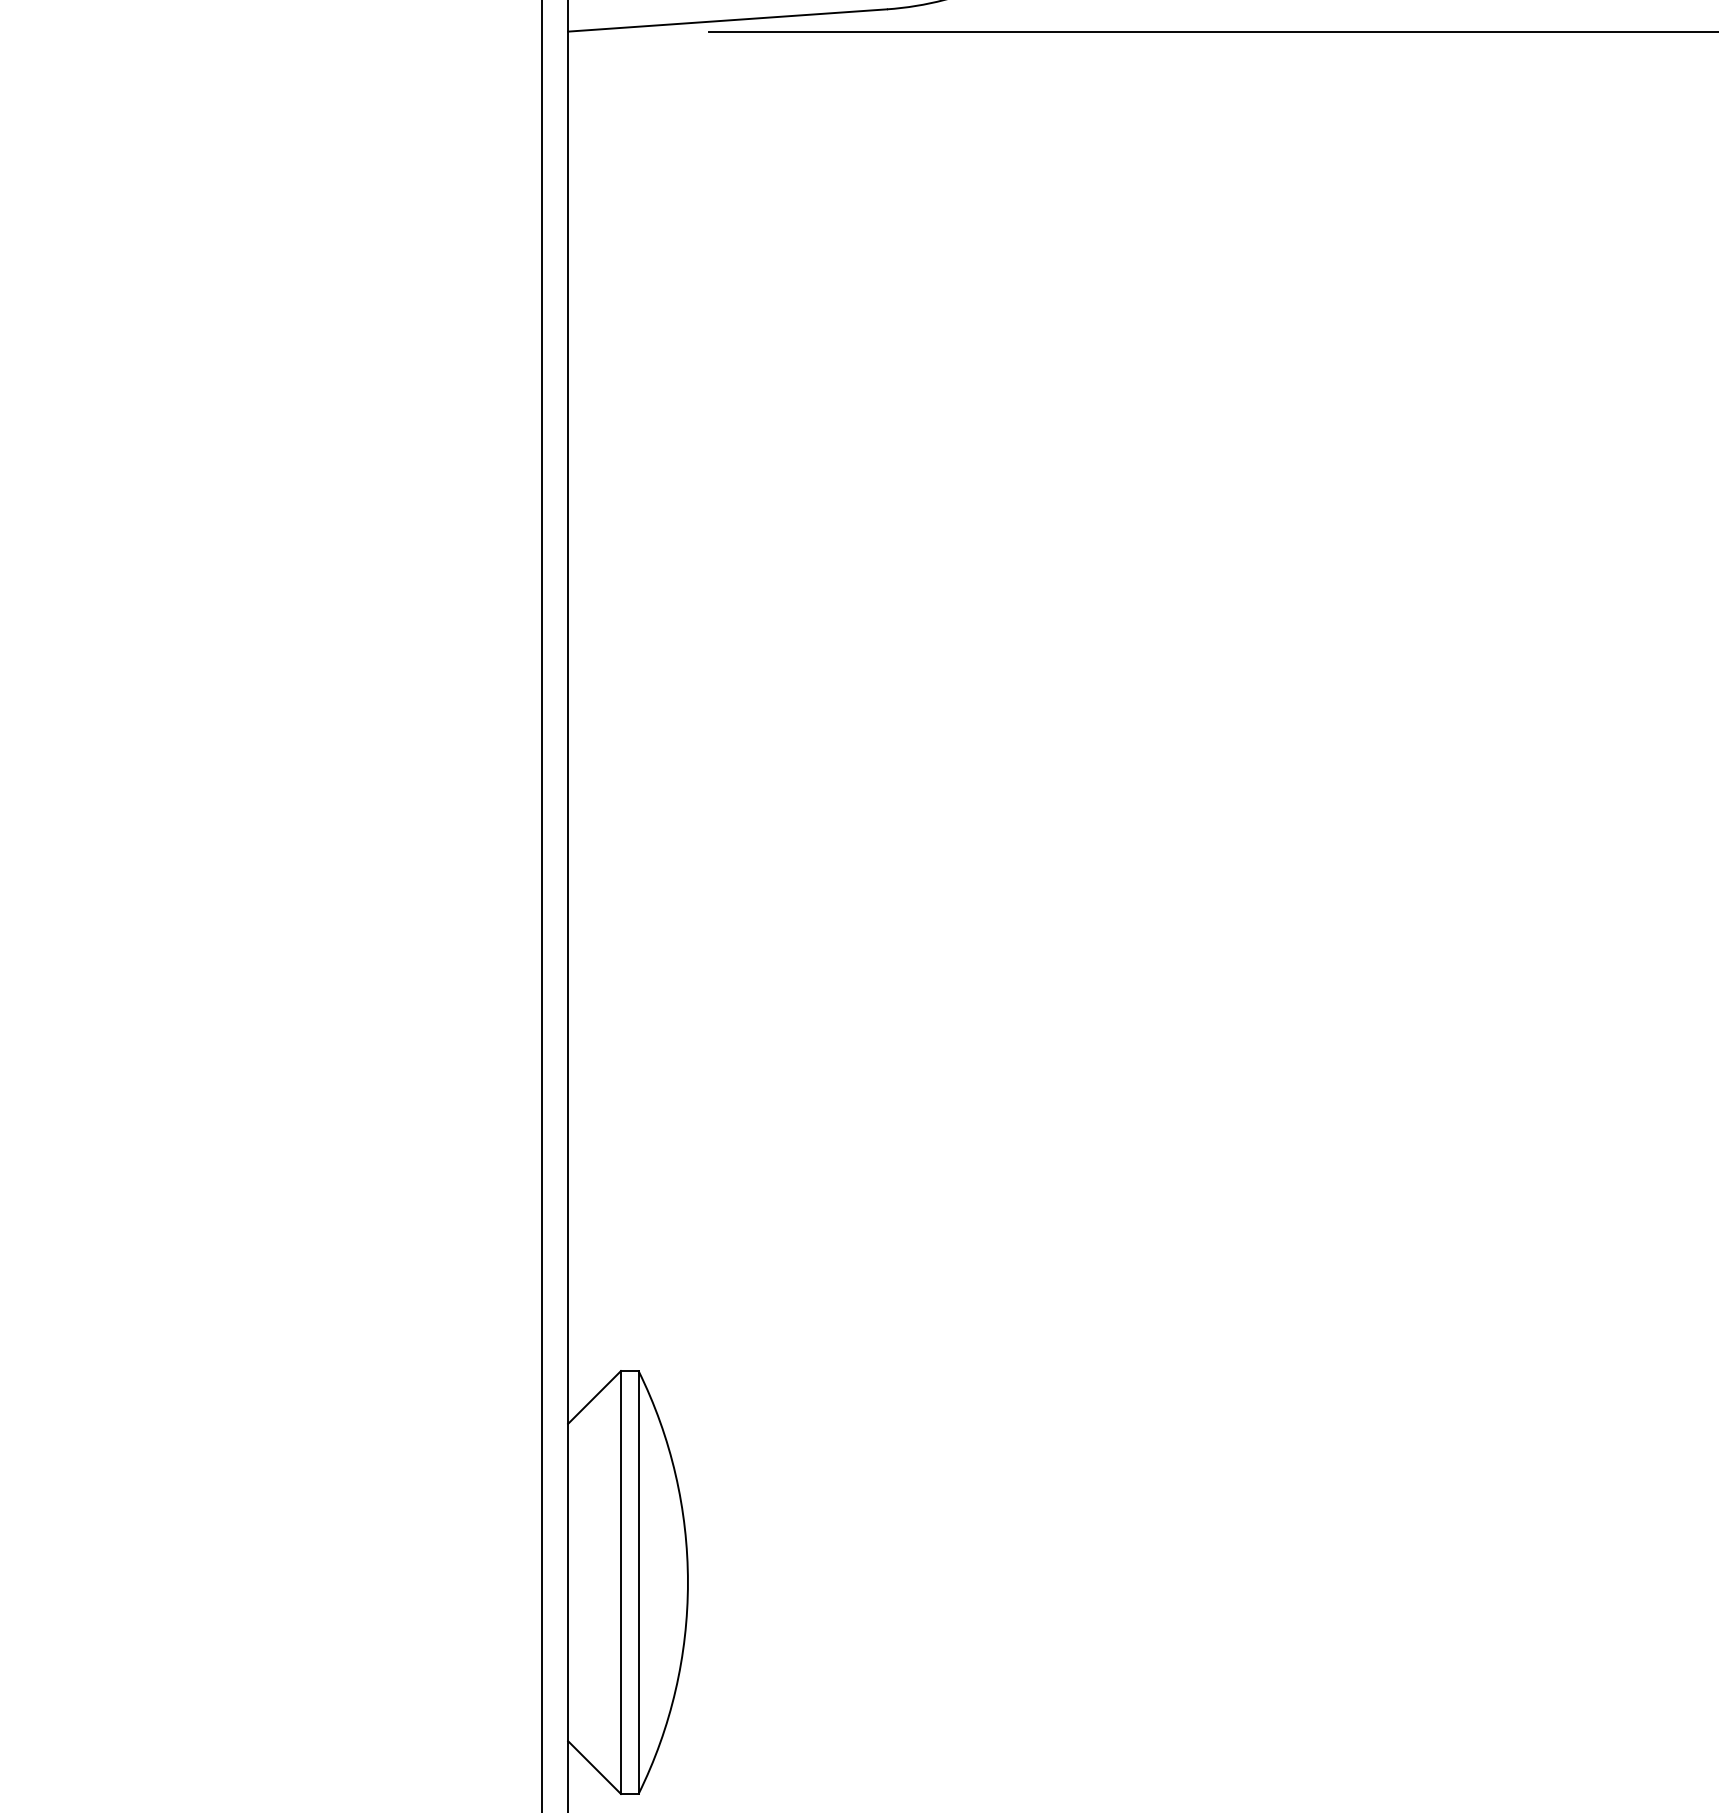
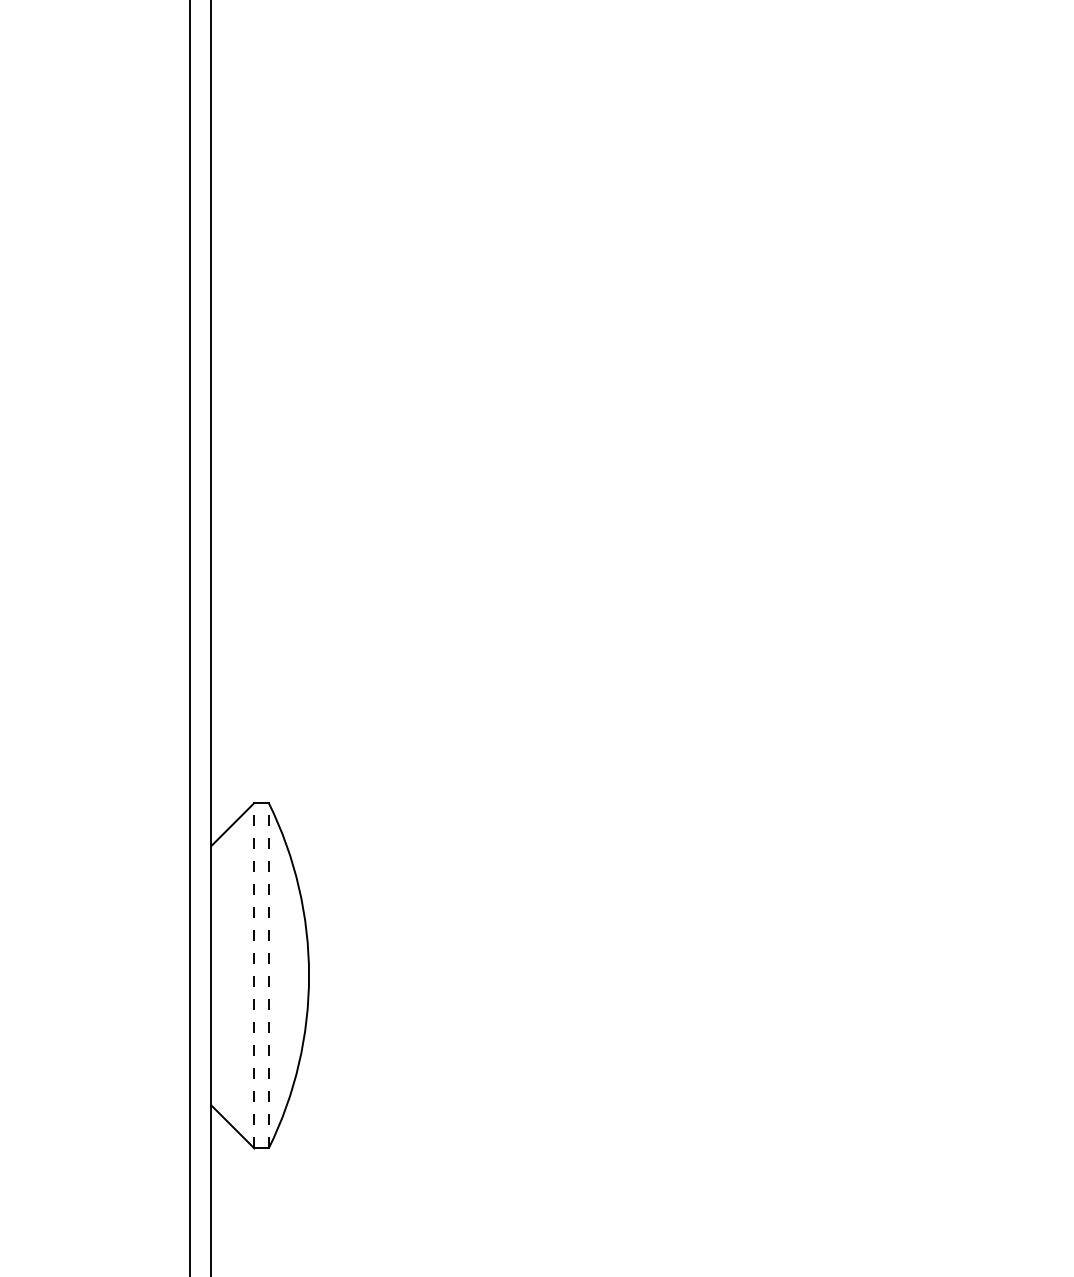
line: (620, 1582) -> (253, 975), solid -> dashed
line: (638, 1582) -> (268, 975), solid -> dashed

